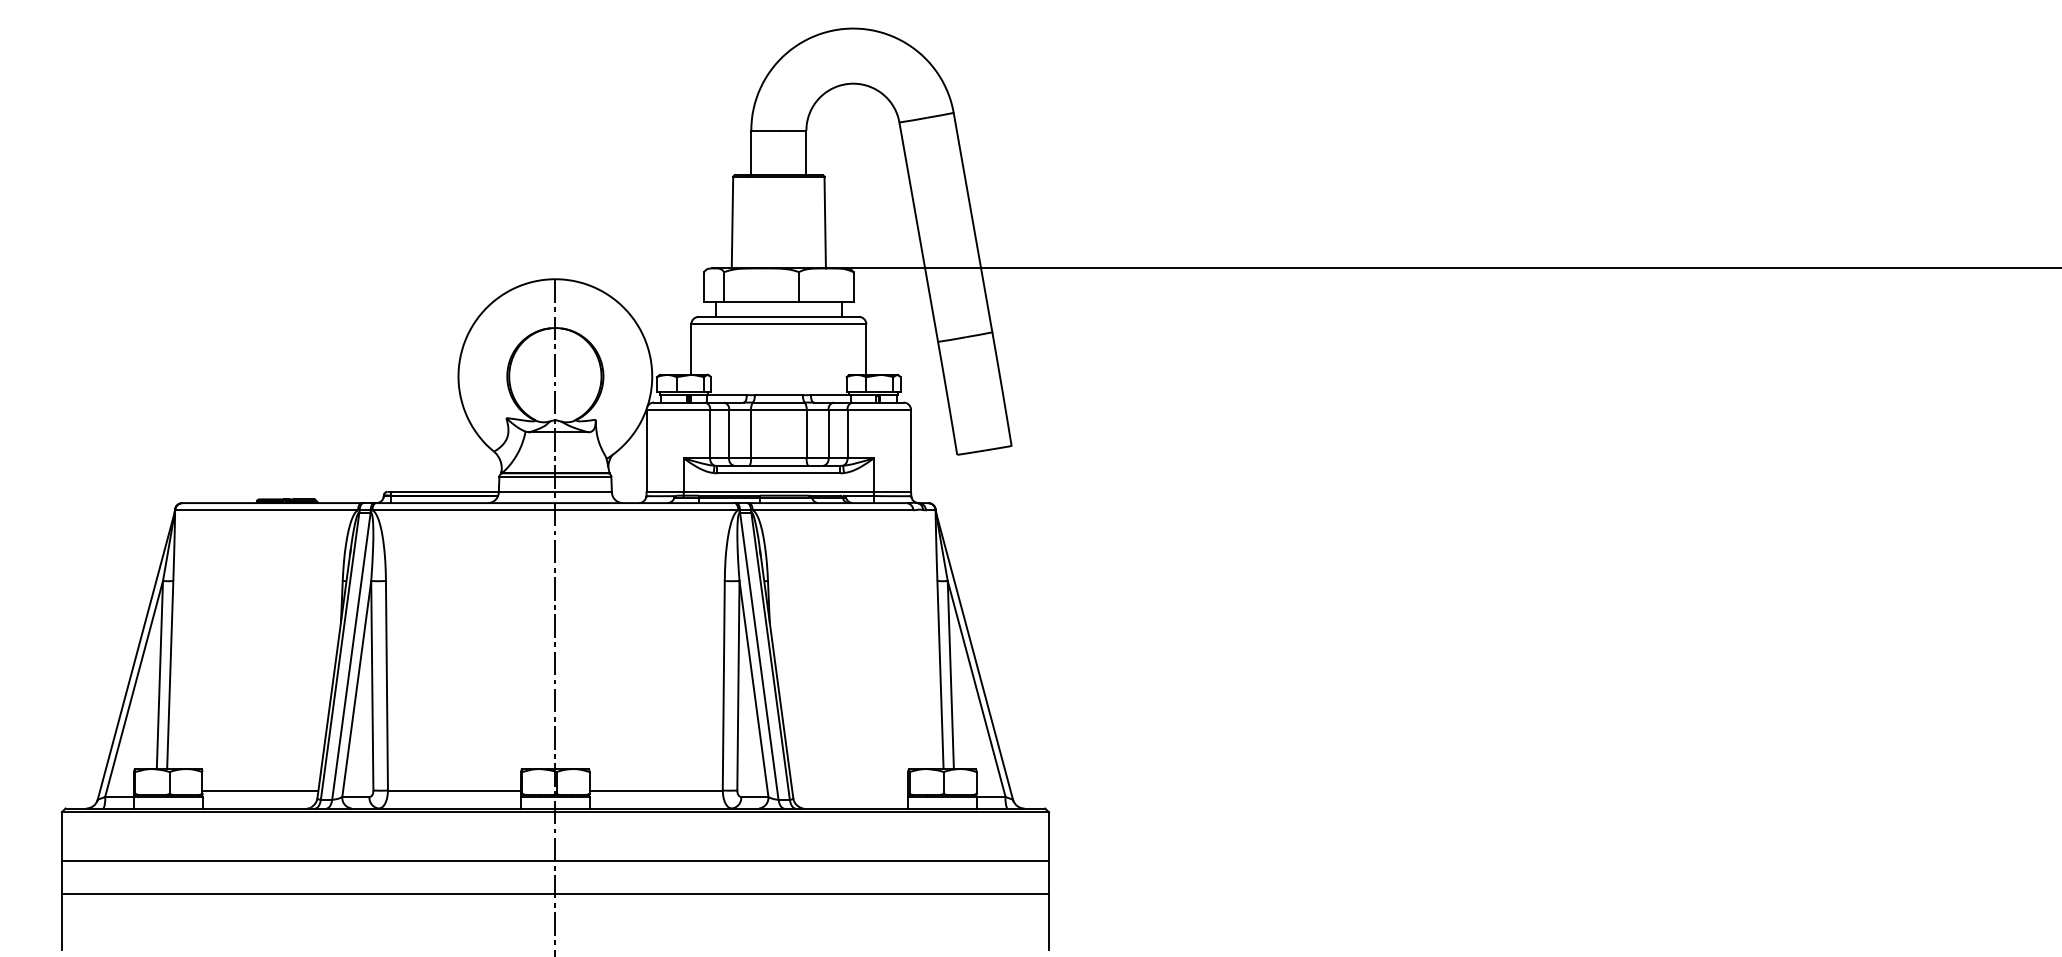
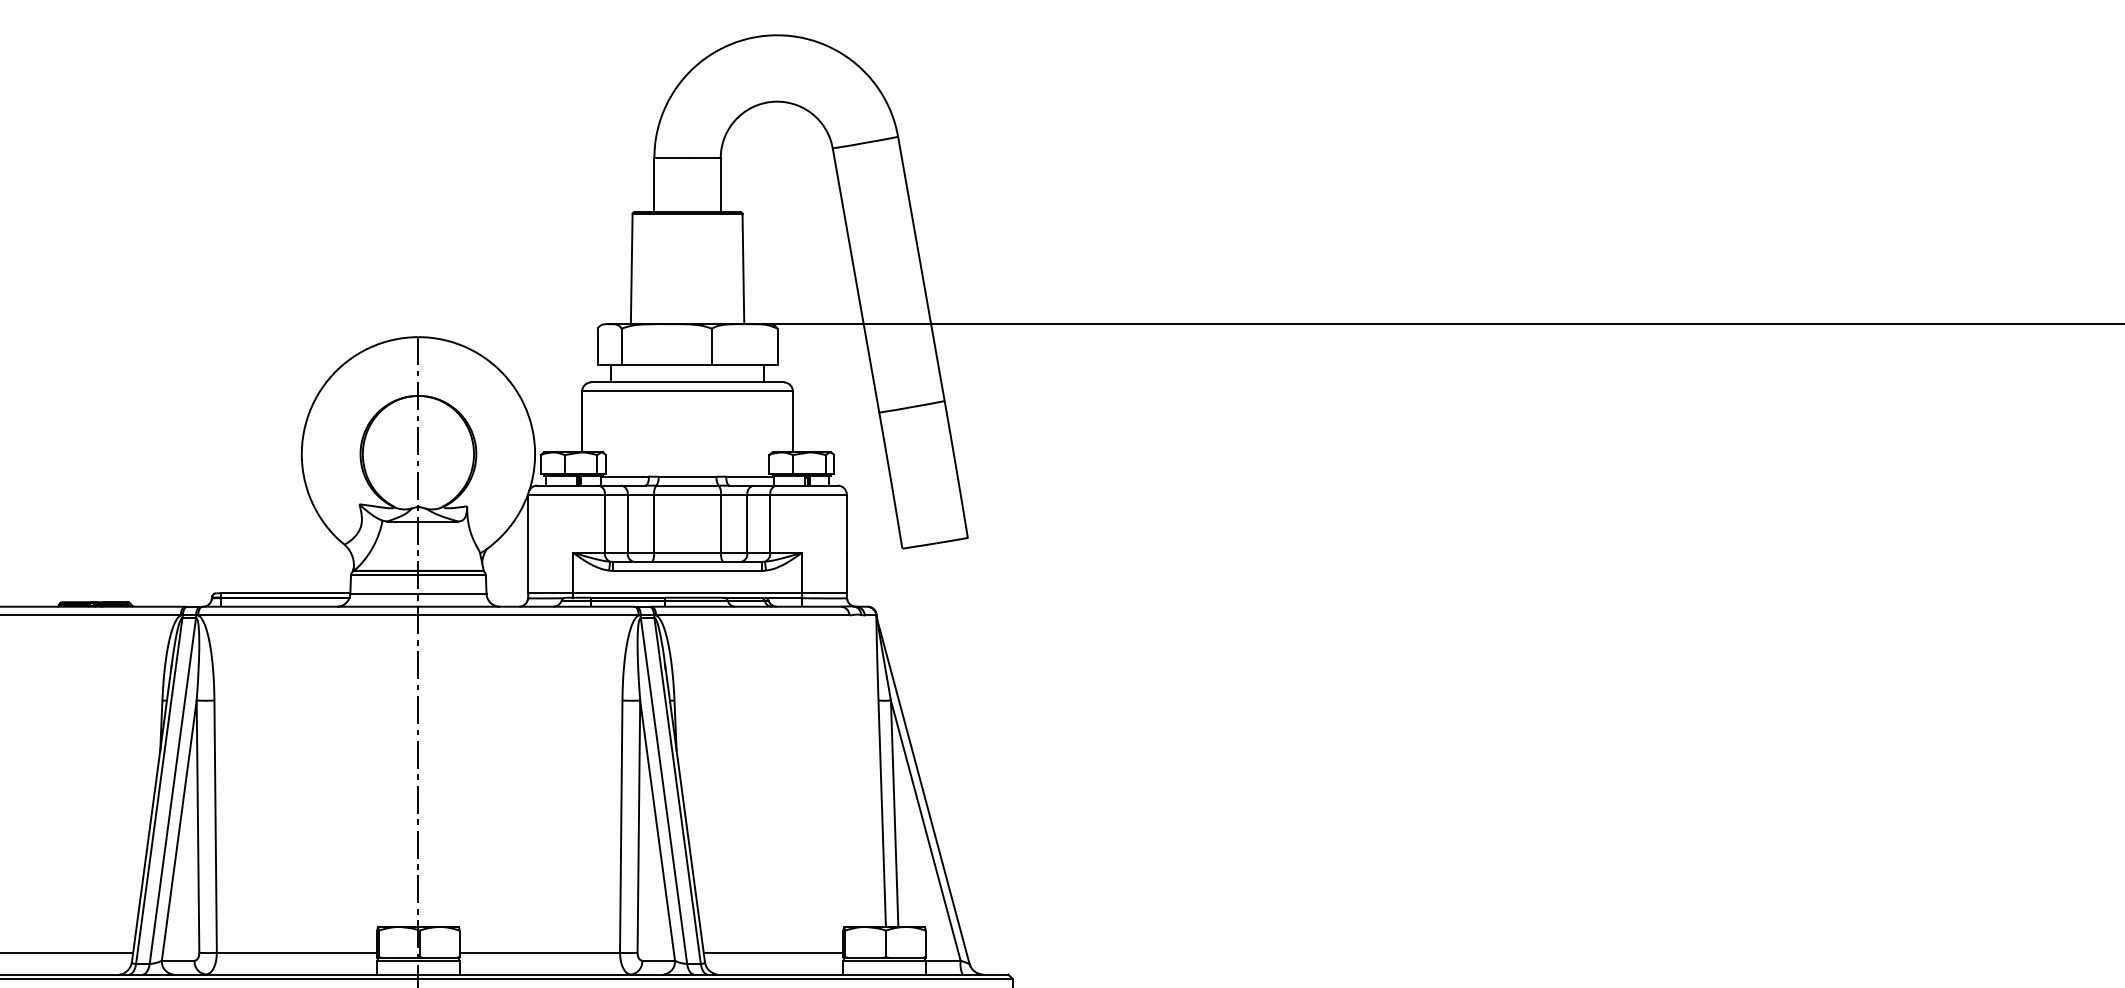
line: (850, 790) -> (773, 952), added

